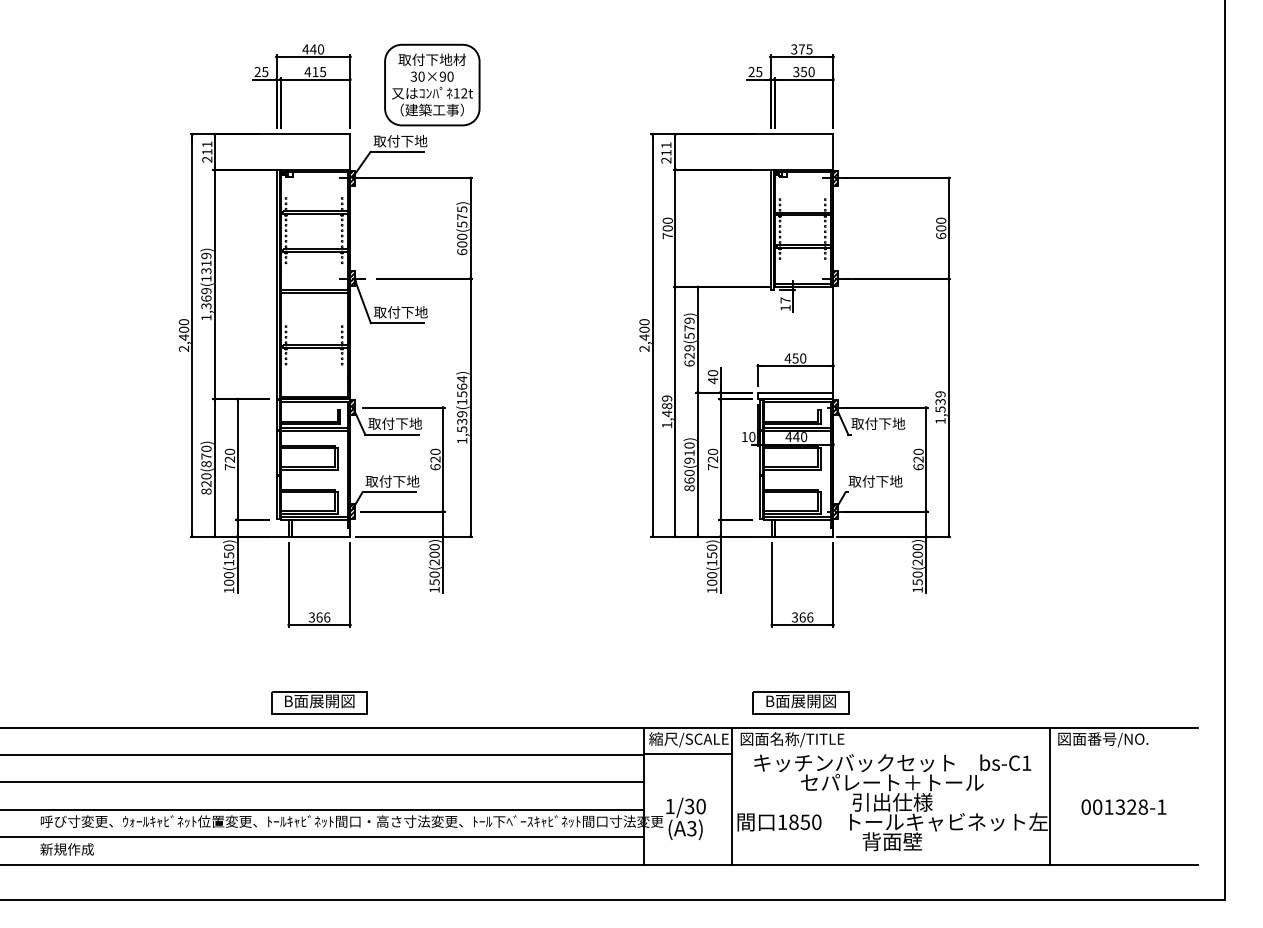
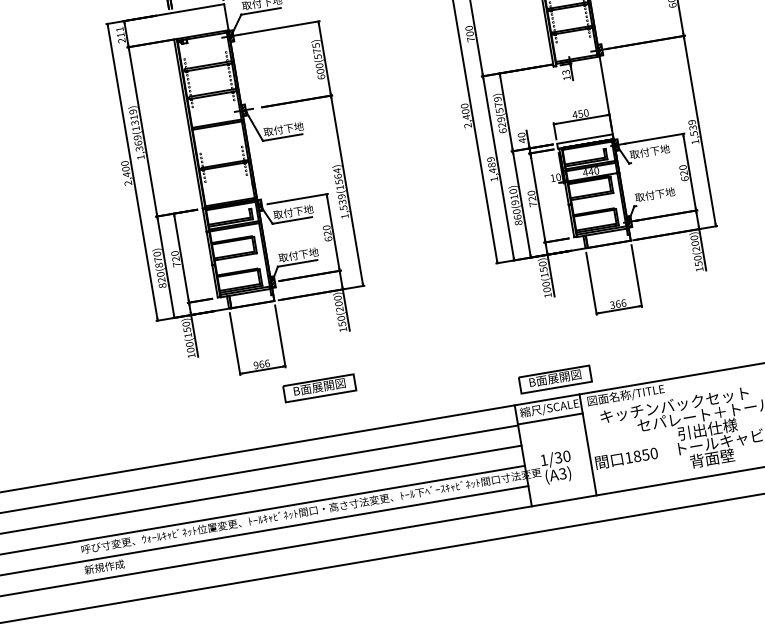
text: (785, 300) -> (566, 72), 17 -> 13
text: (311, 617) -> (255, 365), 366 -> 966
part: (319, 702) -> (319, 388), moved
part: (800, 702) -> (554, 379), moved

